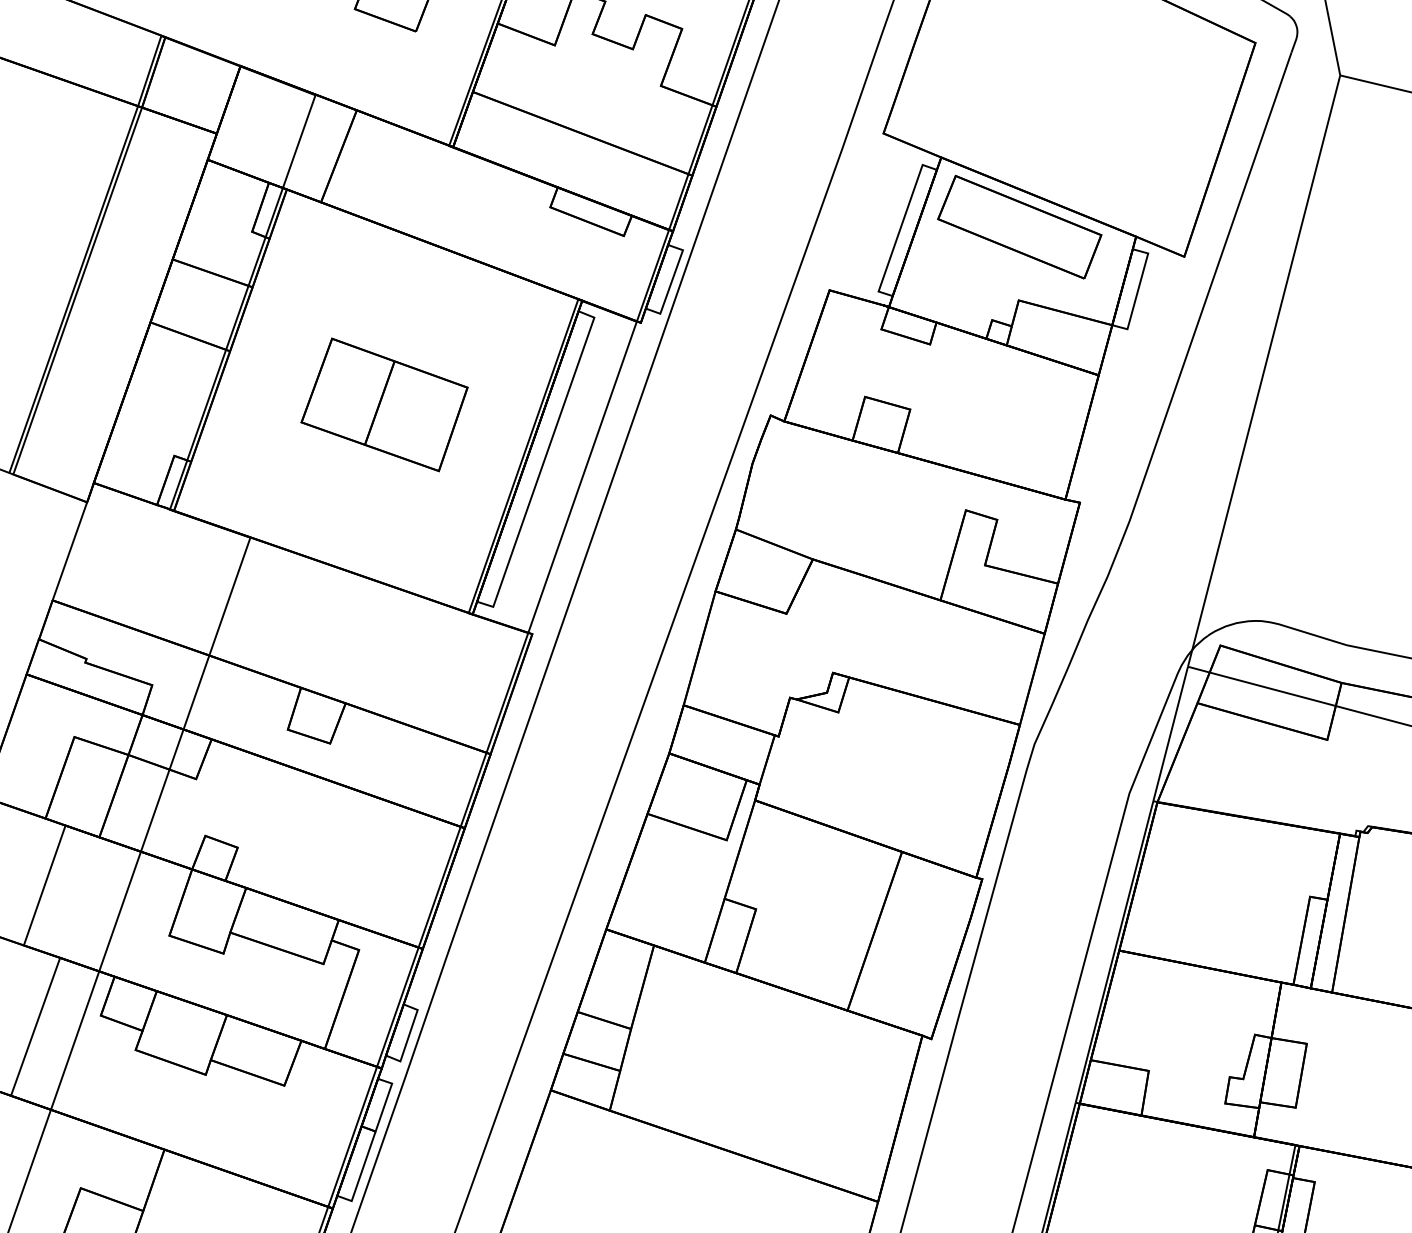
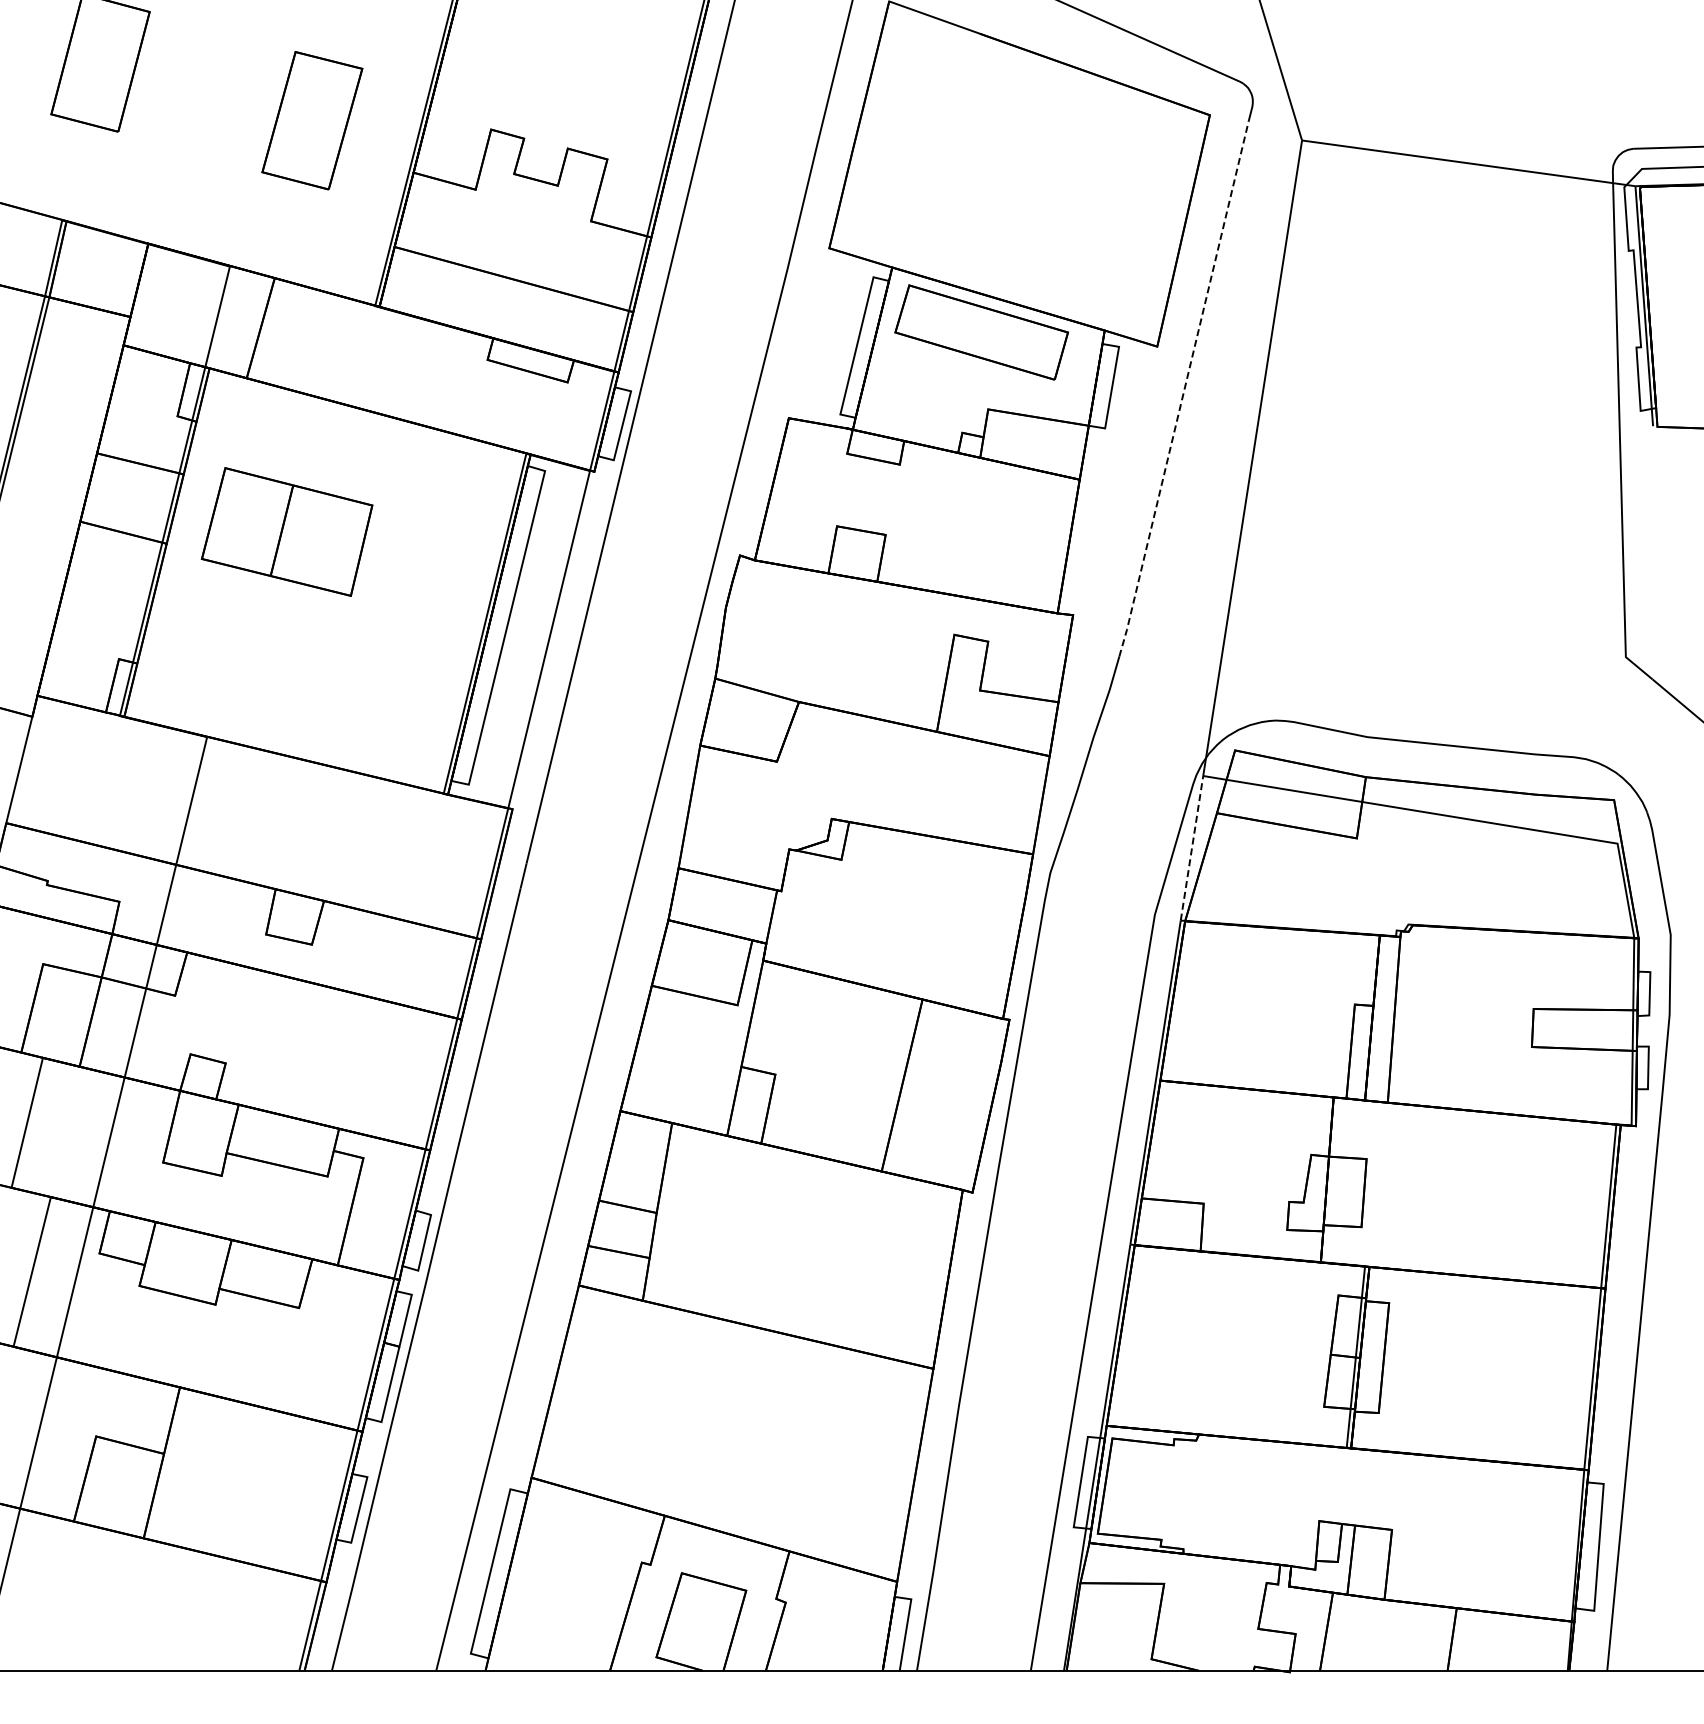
line: (1206, 299) -> (1184, 389), solid -> dashed
part: (384, 404) -> (286, 531), moved
line: (1171, 733) -> (1192, 847), solid -> dashed

